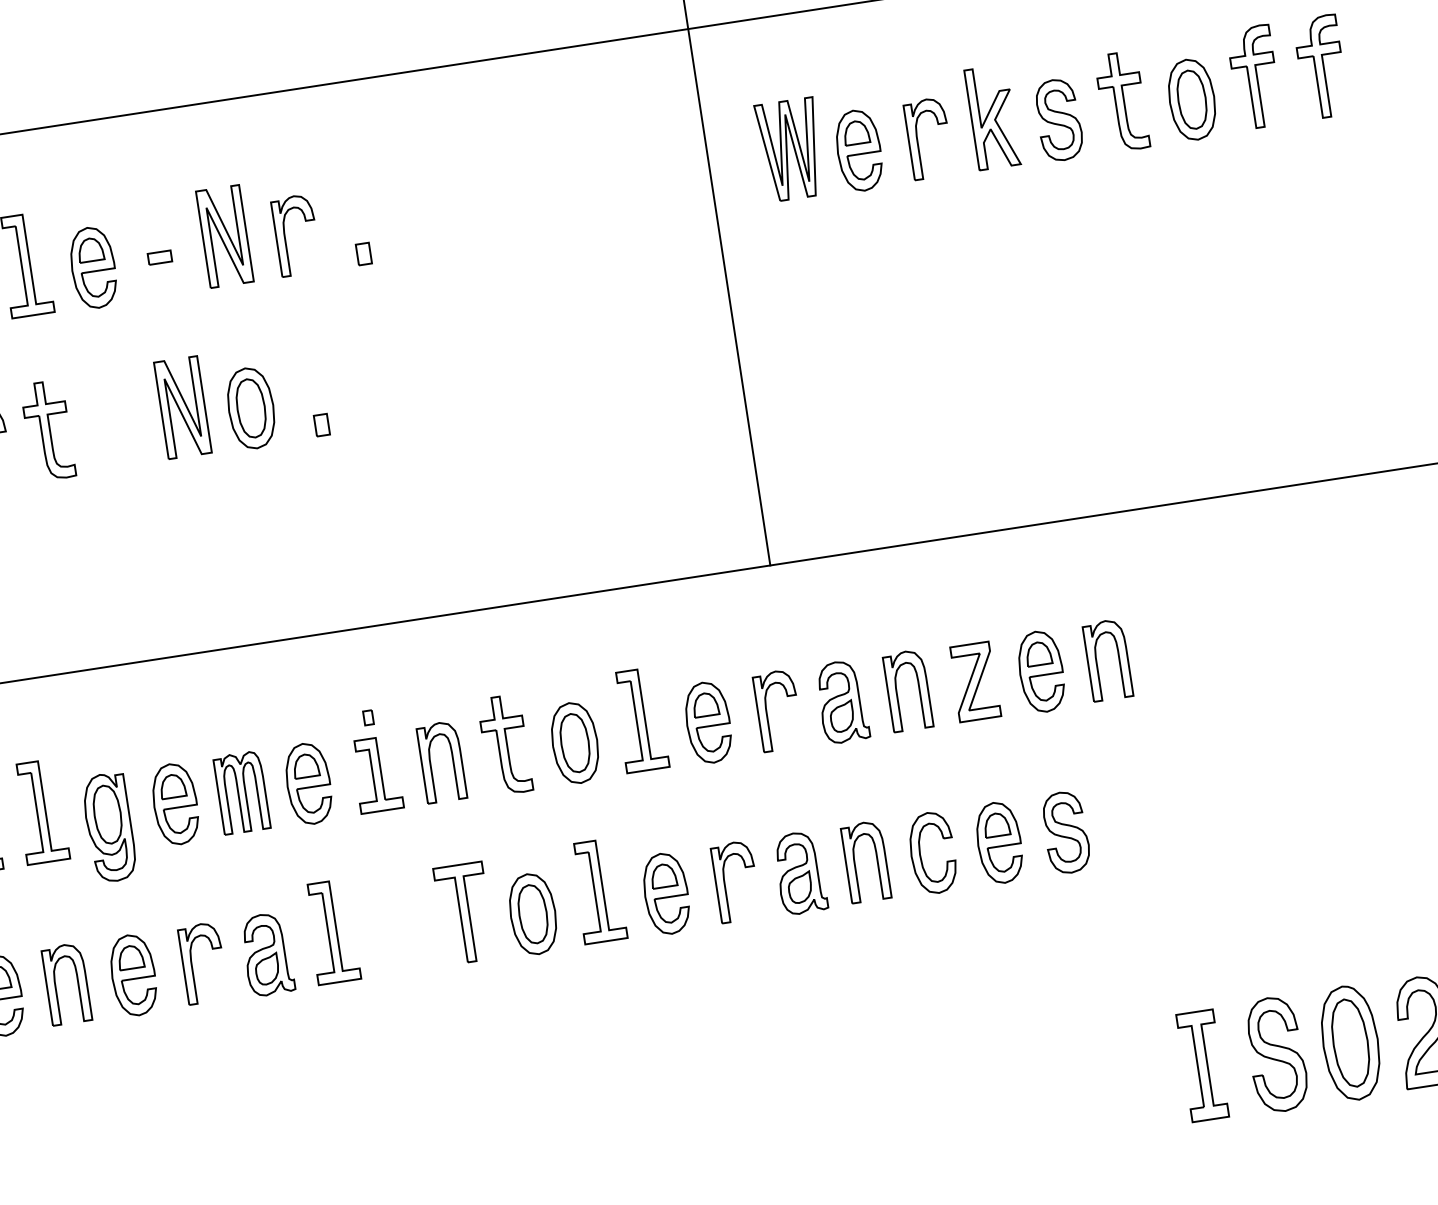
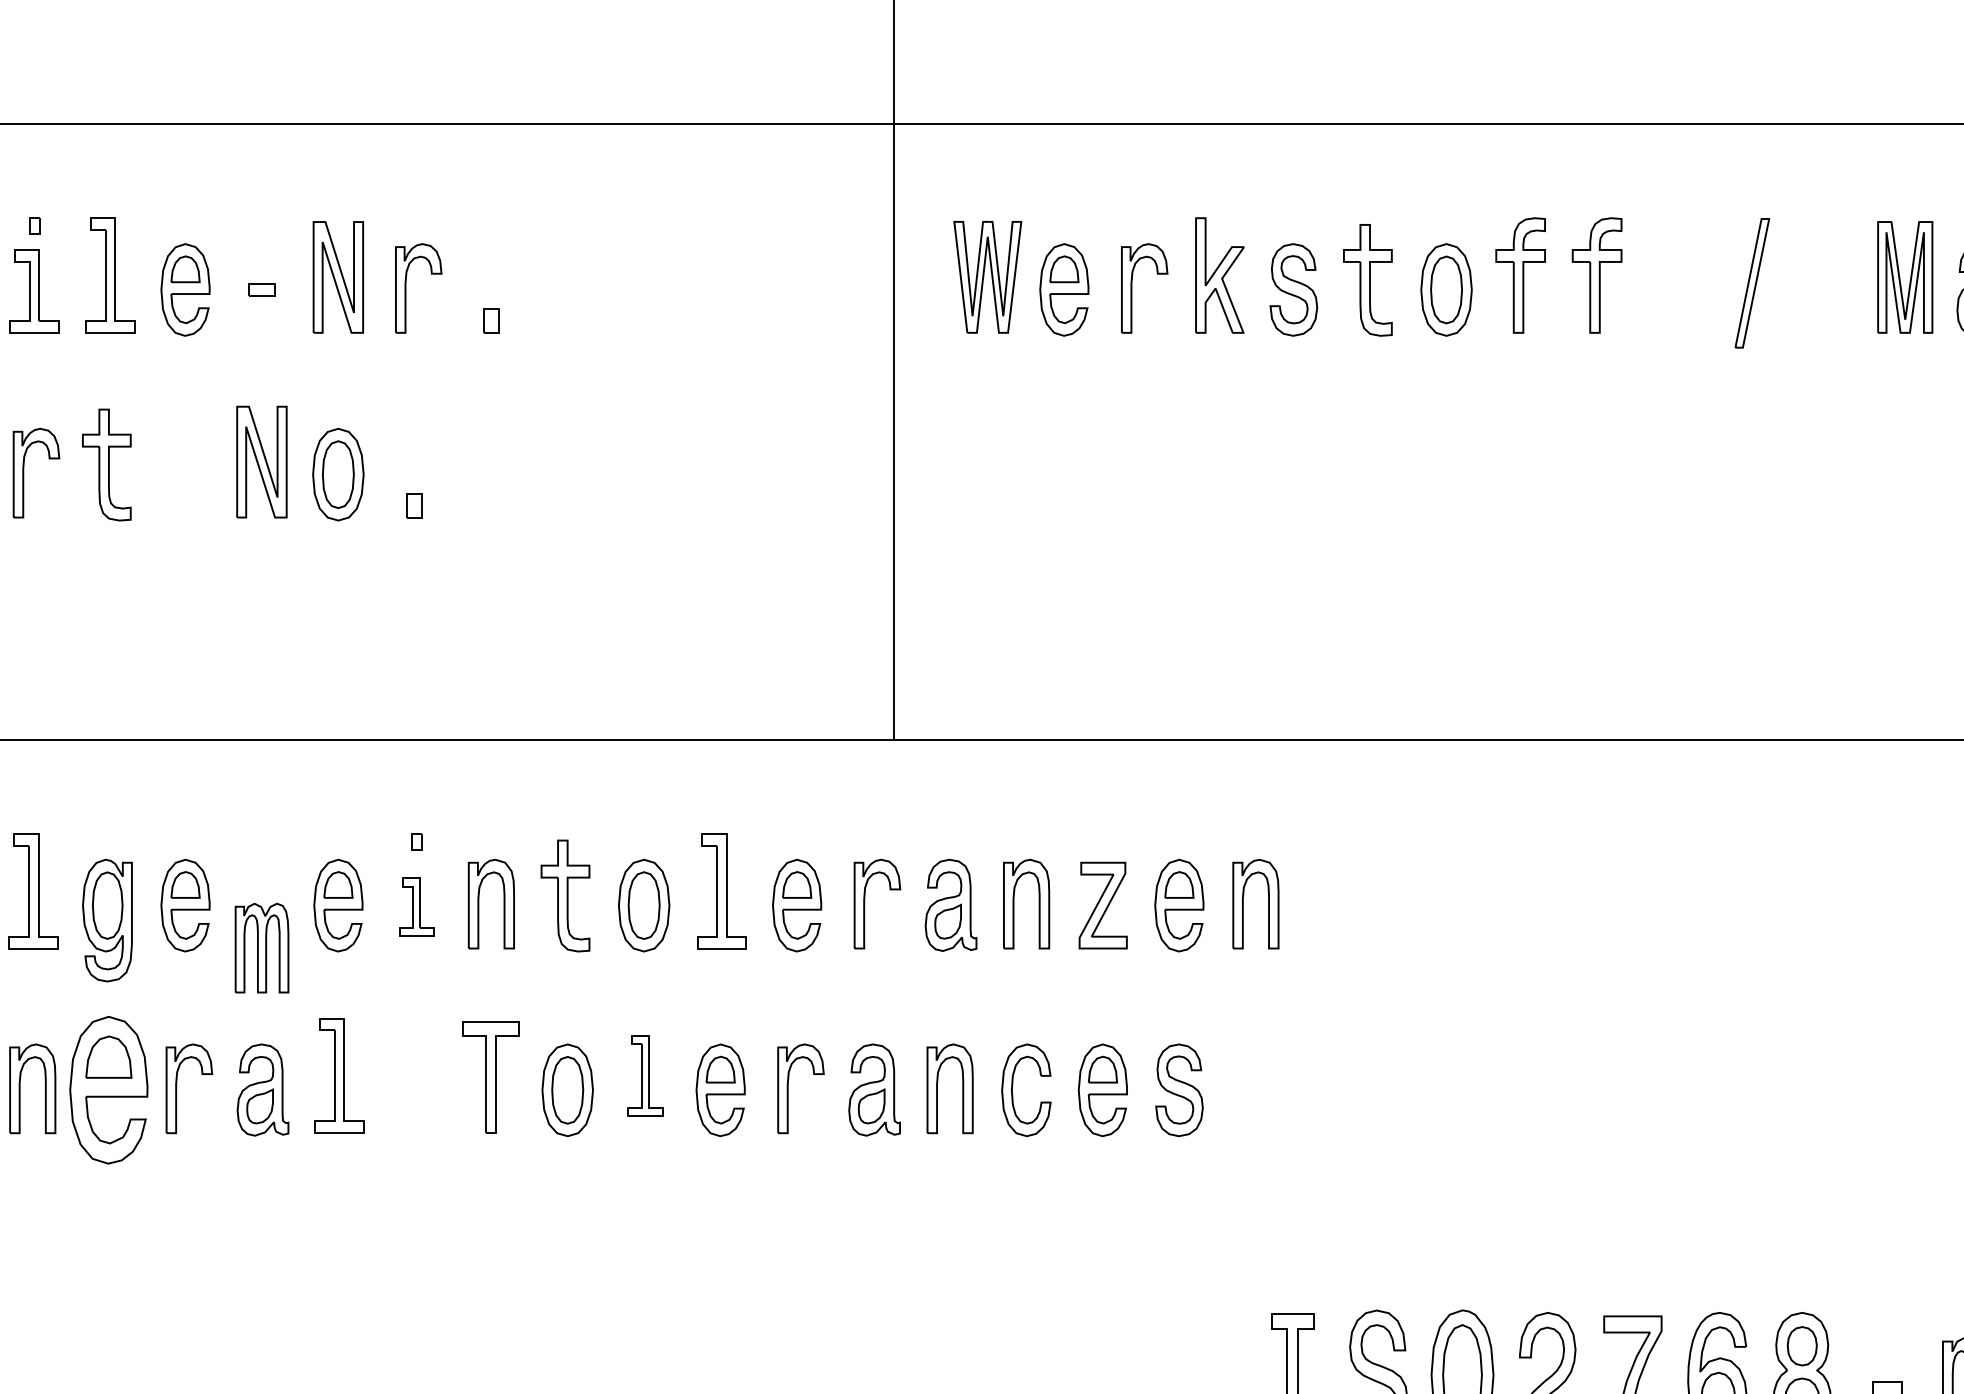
part: (376, 775) -> (416, 907), size x0.7
part: (241, 792) -> (261, 947), moved
part: (598, 890) -> (645, 1075), size x0.7
part: (133, 975) -> (109, 1090), size x1.6

